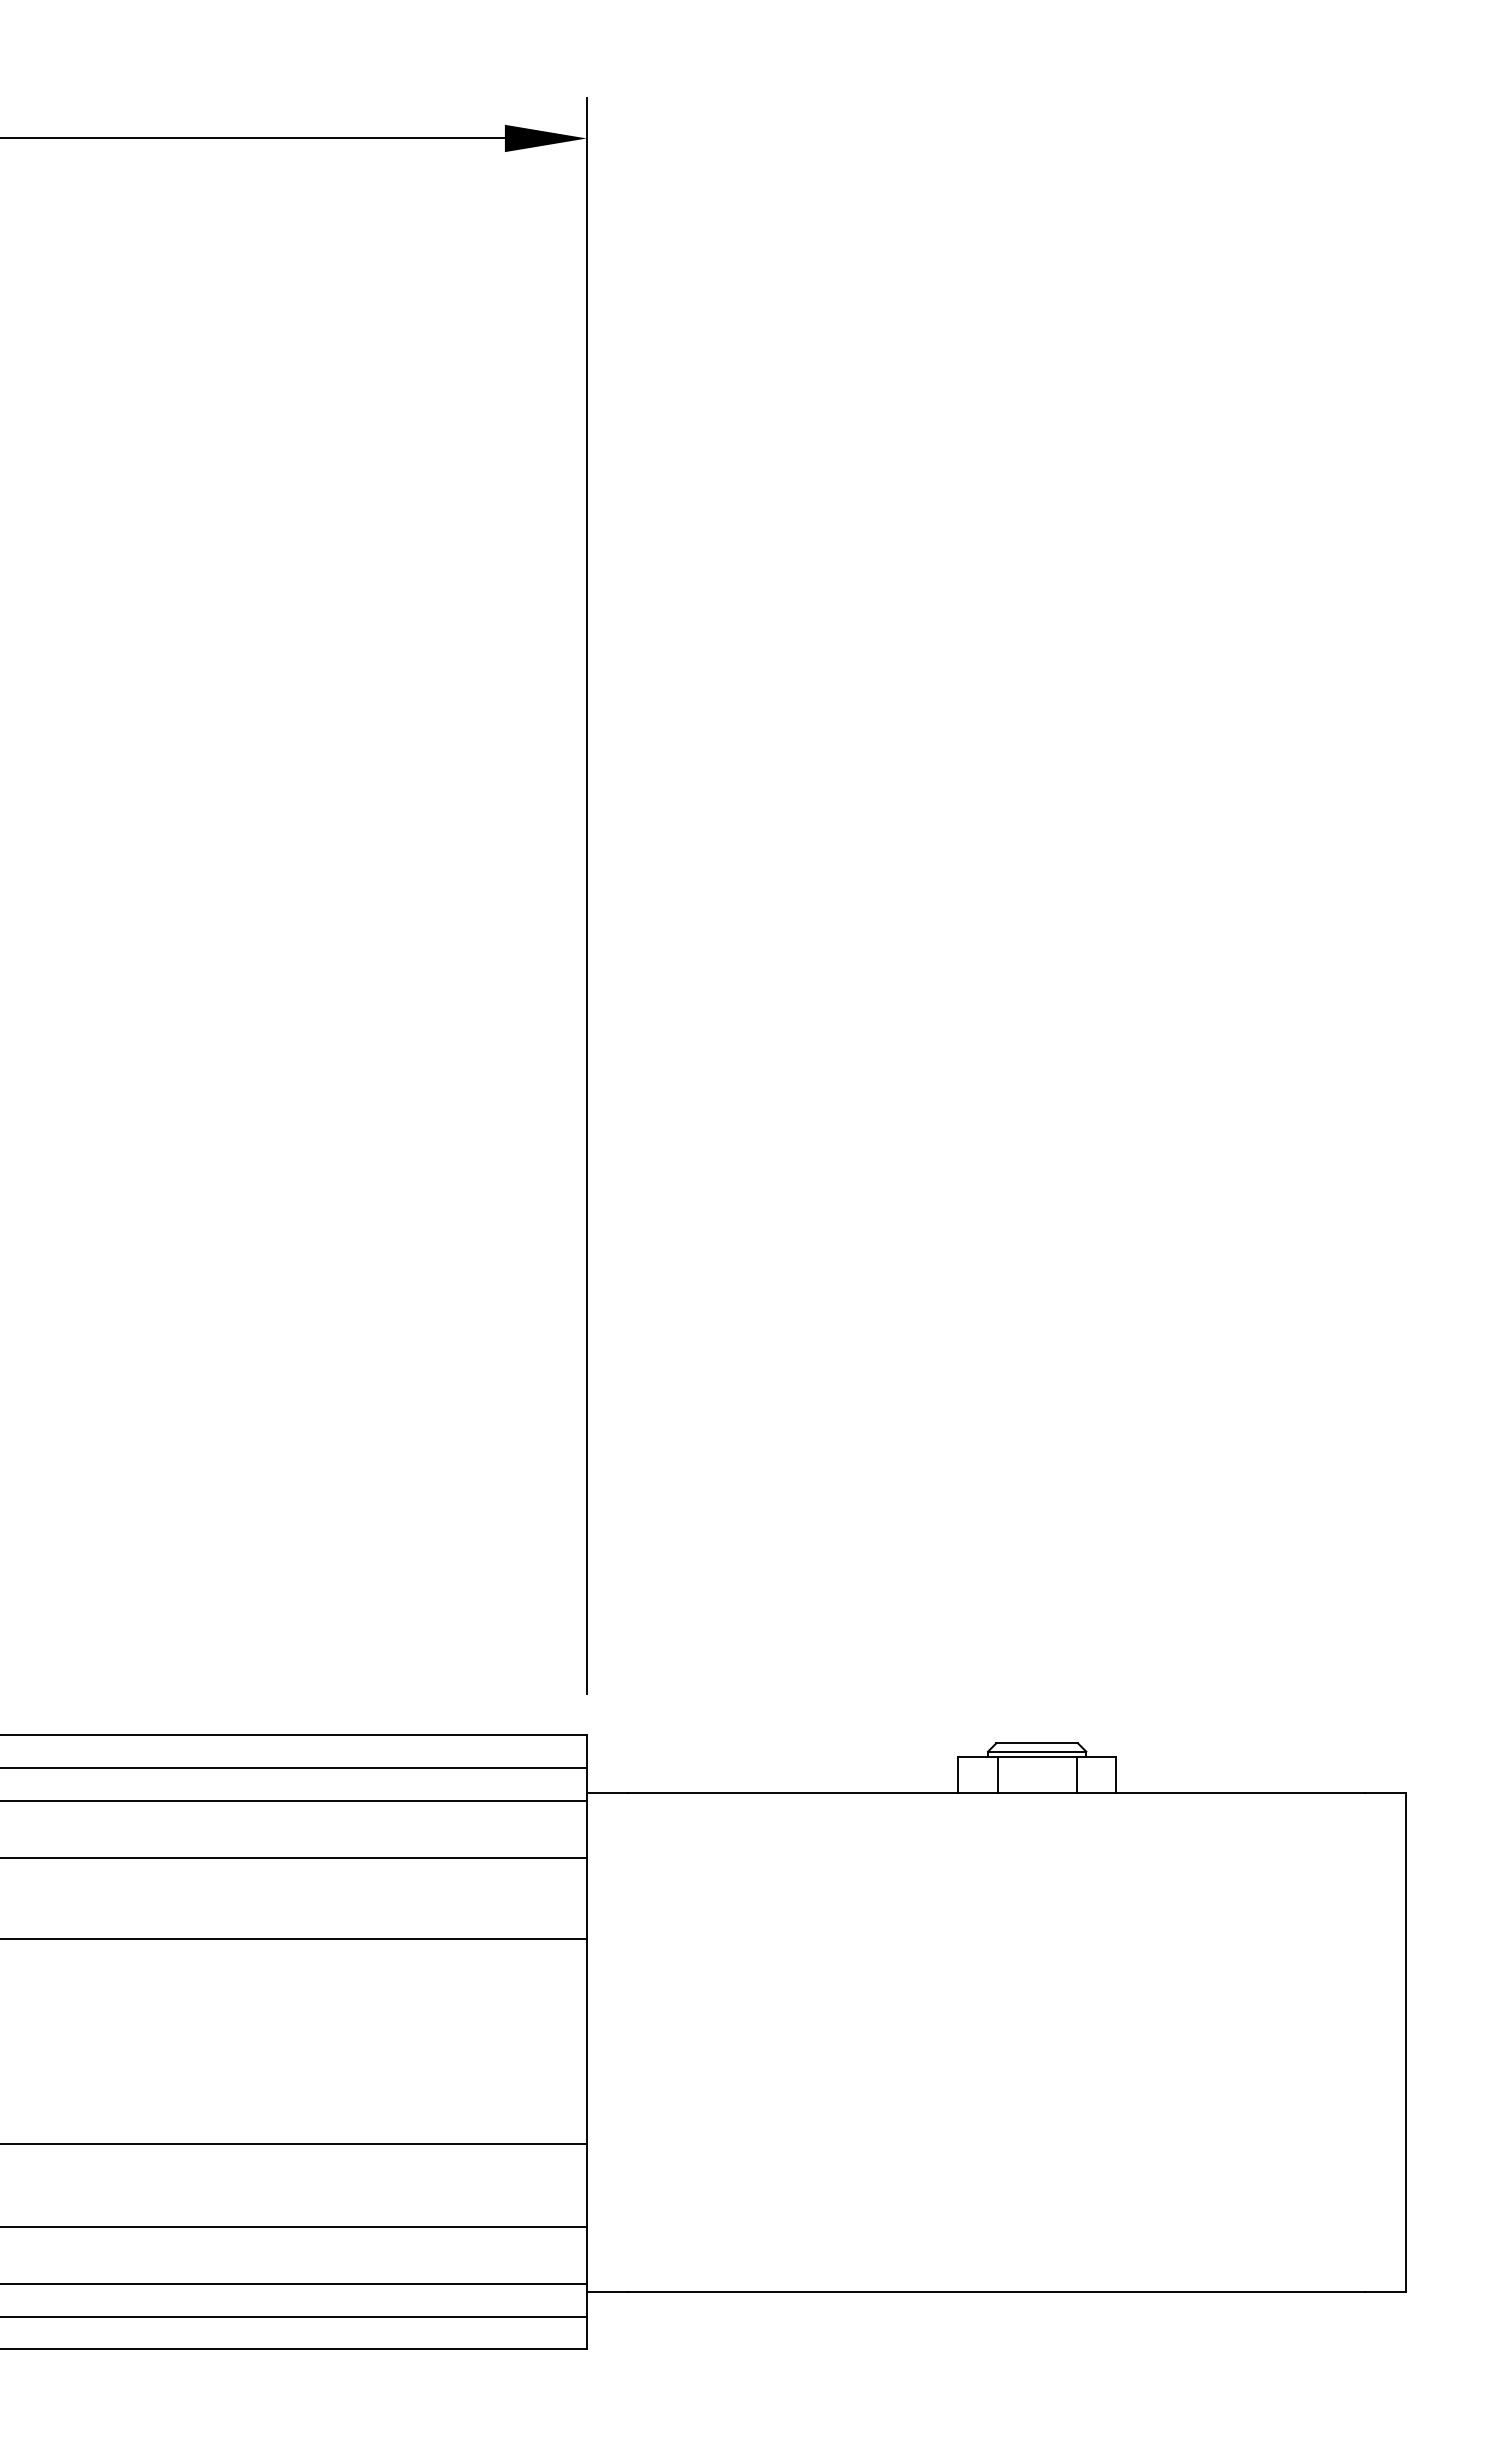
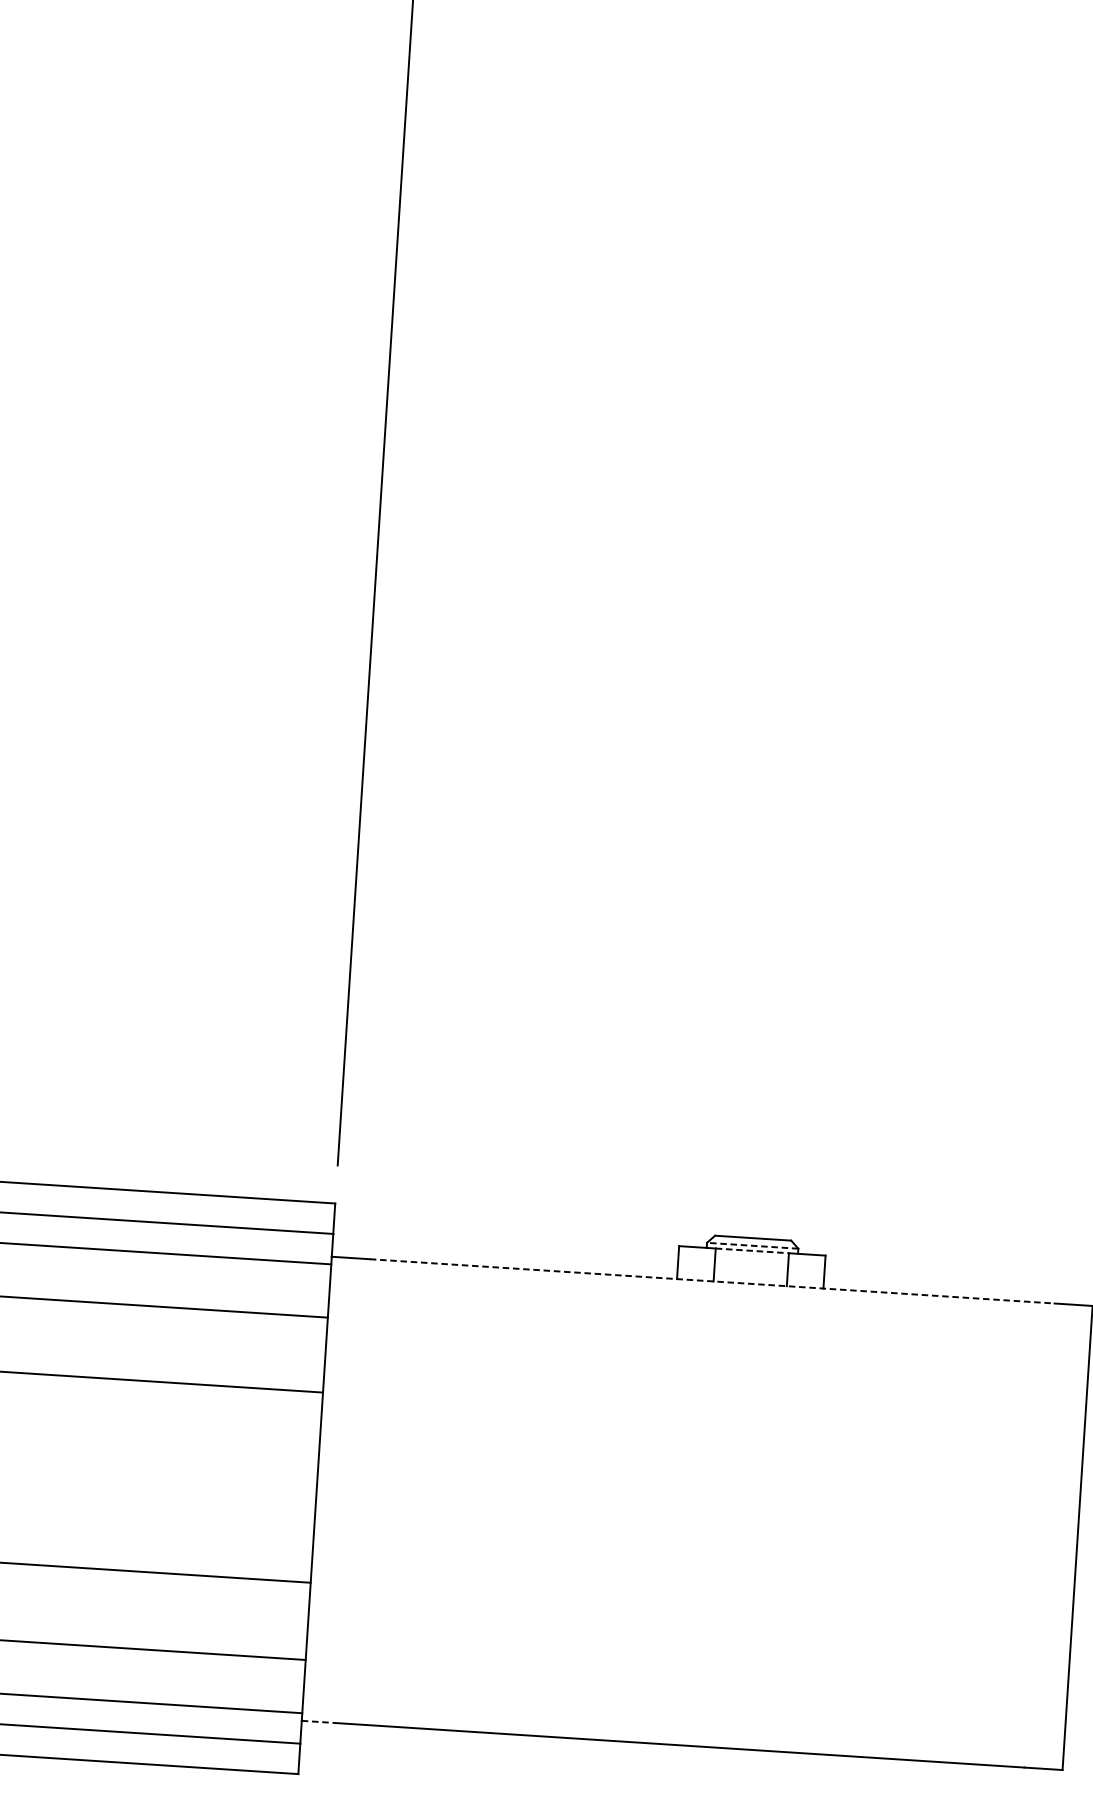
line: (1036, 1751) -> (752, 1245), solid -> dashed
line: (1037, 1757) -> (752, 1251), solid -> dashed
line: (996, 1792) -> (712, 1281), solid -> dashed
line: (607, 2292) -> (321, 1722), solid -> dashed

